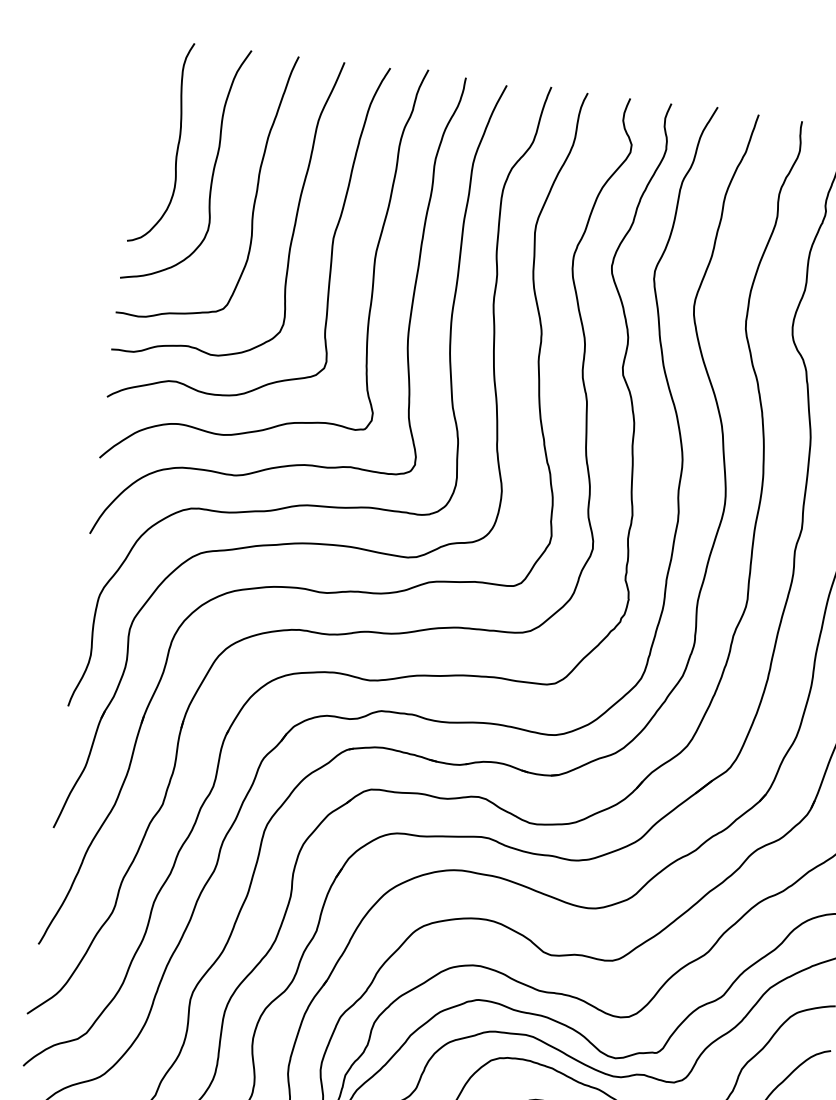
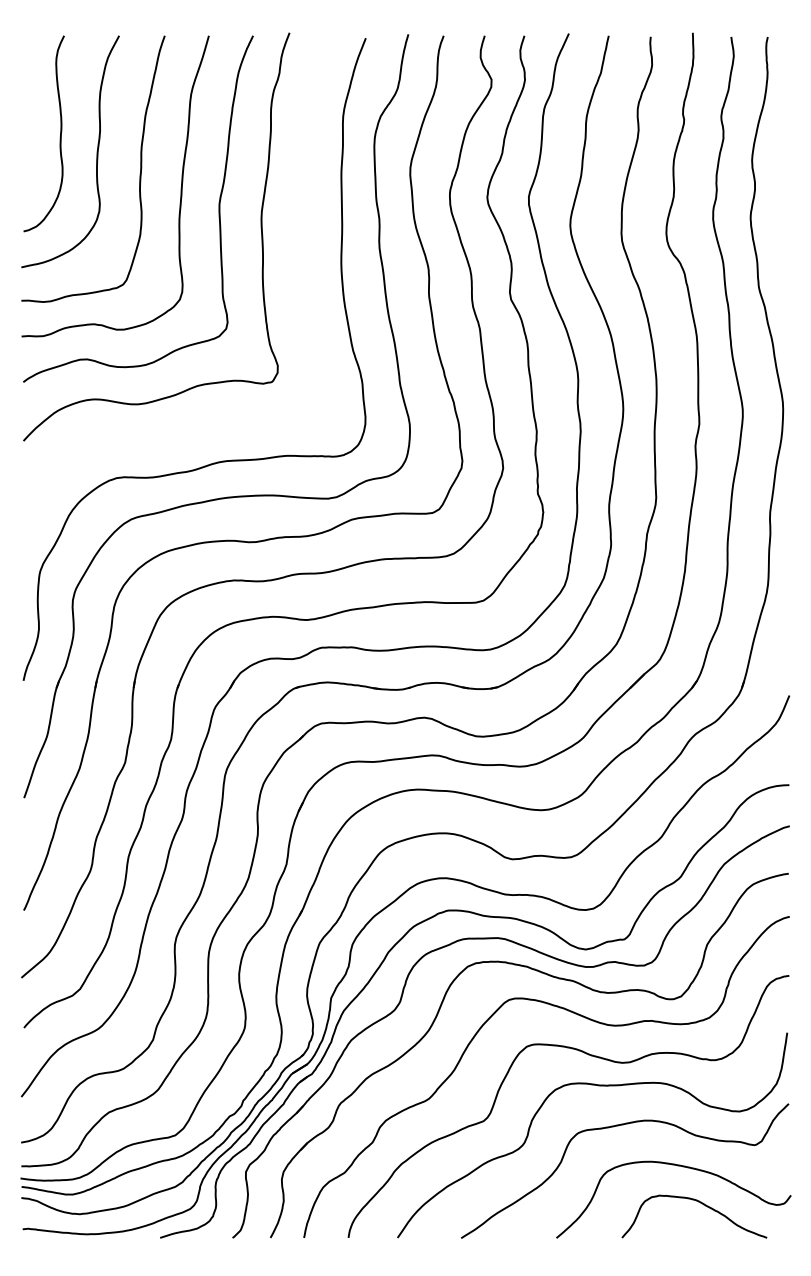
curve: (409, 321) -> (301, 274), removed

